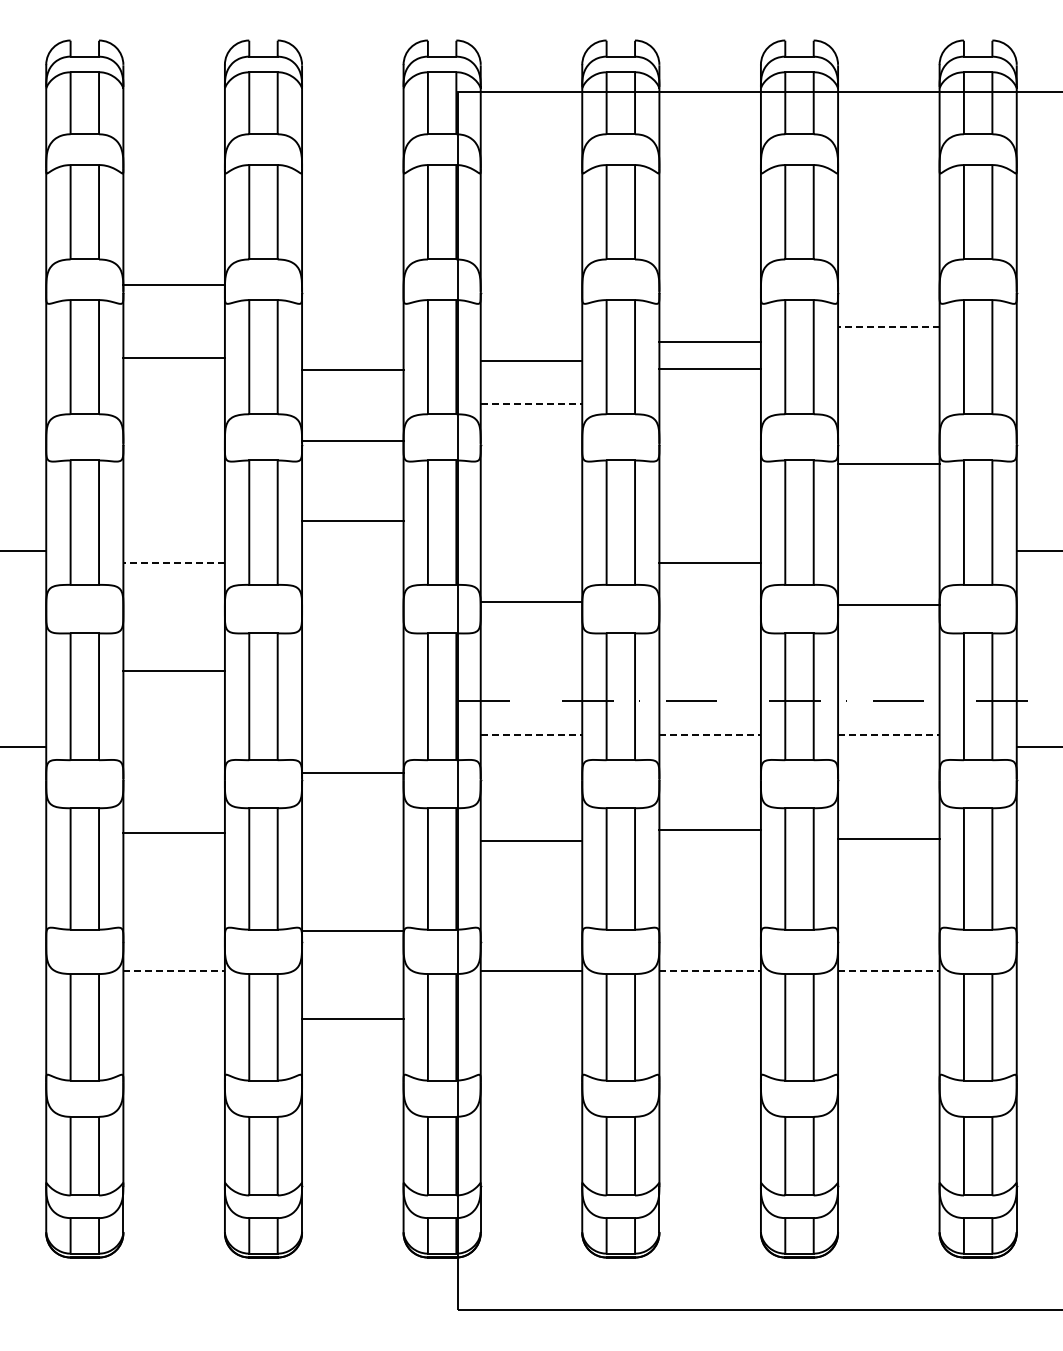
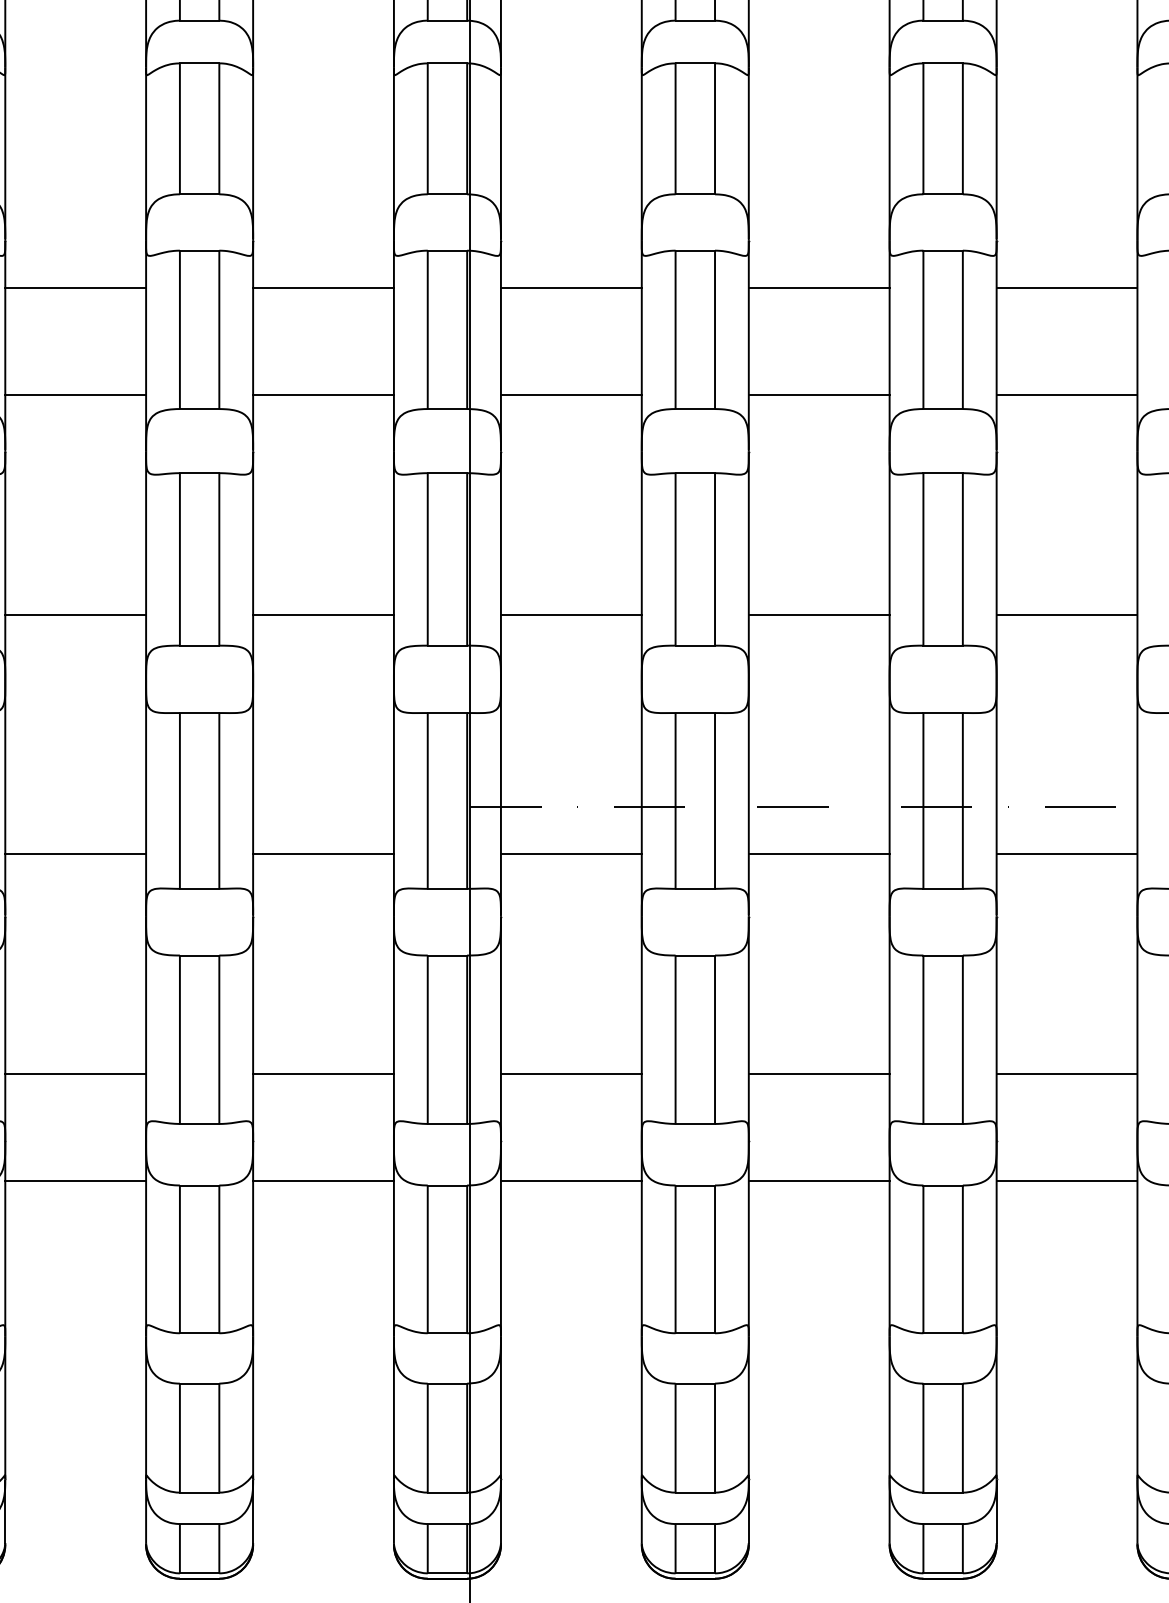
line: (173, 285) -> (74, 288), moved
line: (888, 327) -> (1066, 288), dashed -> solid
line: (709, 342) -> (818, 395), moved
line: (173, 358) -> (74, 395), moved
line: (531, 361) -> (571, 288), moved
line: (709, 369) -> (818, 288), moved
line: (352, 370) -> (323, 288), moved
line: (531, 404) -> (571, 395), dashed -> solid
line: (352, 441) -> (323, 395), moved
line: (888, 464) -> (1066, 395), moved
line: (352, 520) -> (323, 614), moved
line: (174, 562) -> (76, 614), dashed -> solid
line: (531, 601) -> (571, 614), moved
line: (888, 604) -> (1066, 614), moved
line: (173, 671) -> (74, 854), moved
line: (531, 735) -> (571, 854), dashed -> solid
line: (710, 735) -> (819, 854), dashed -> solid
line: (888, 735) -> (1066, 854), dashed -> solid
line: (352, 773) -> (323, 854), moved
line: (709, 829) -> (818, 1073), moved
line: (173, 832) -> (74, 1073), moved
line: (888, 838) -> (1066, 1073), moved
line: (531, 840) -> (571, 1073), moved
line: (352, 930) -> (323, 1073), moved
line: (174, 970) -> (76, 1180), dashed -> solid
line: (710, 970) -> (819, 1180), dashed -> solid
line: (888, 970) -> (1066, 1180), dashed -> solid
line: (352, 1018) -> (323, 1180), moved

